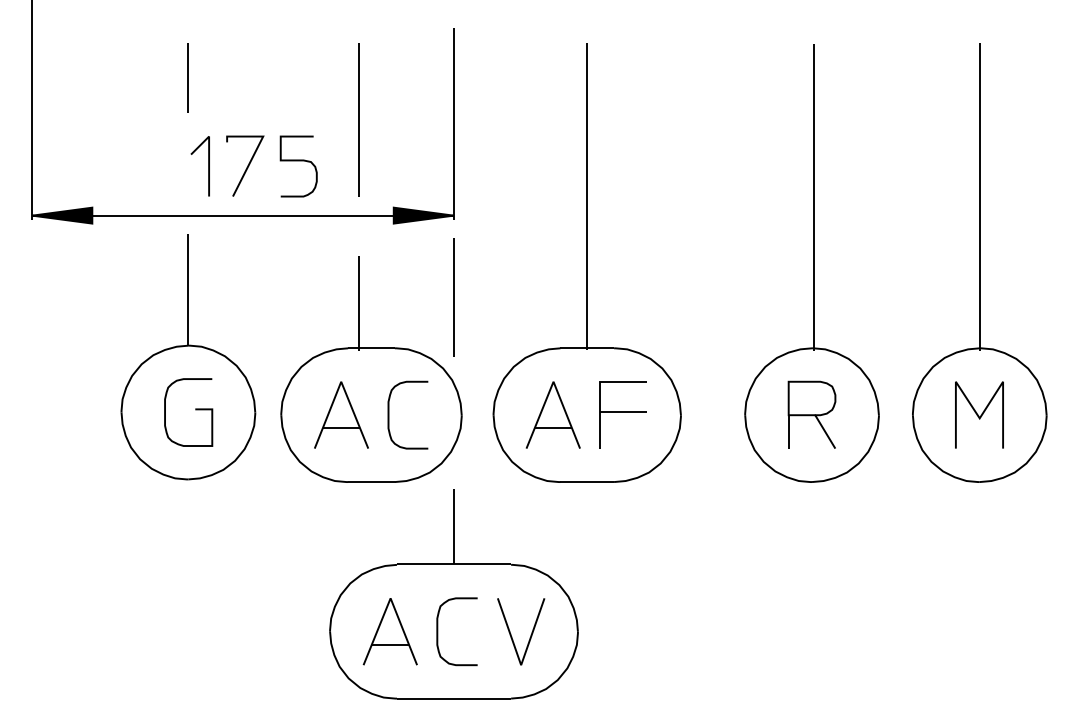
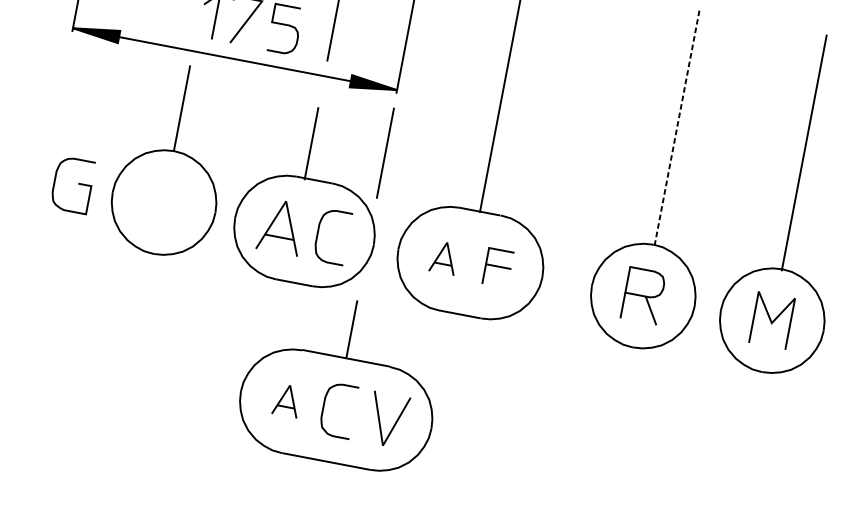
line: (814, 197) -> (677, 129), solid -> dashed
curve: (195, 410) -> (78, 184), moved
part: (552, 414) -> (443, 257), size x0.6
part: (622, 414) -> (497, 267), size x0.7
part: (389, 631) -> (286, 400), size x0.6

